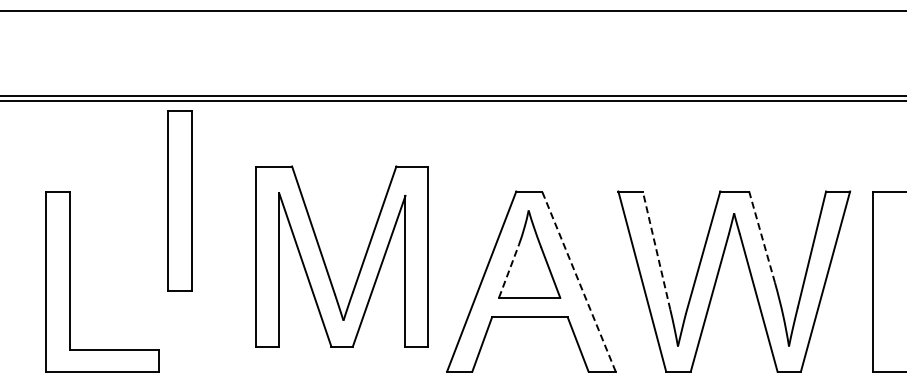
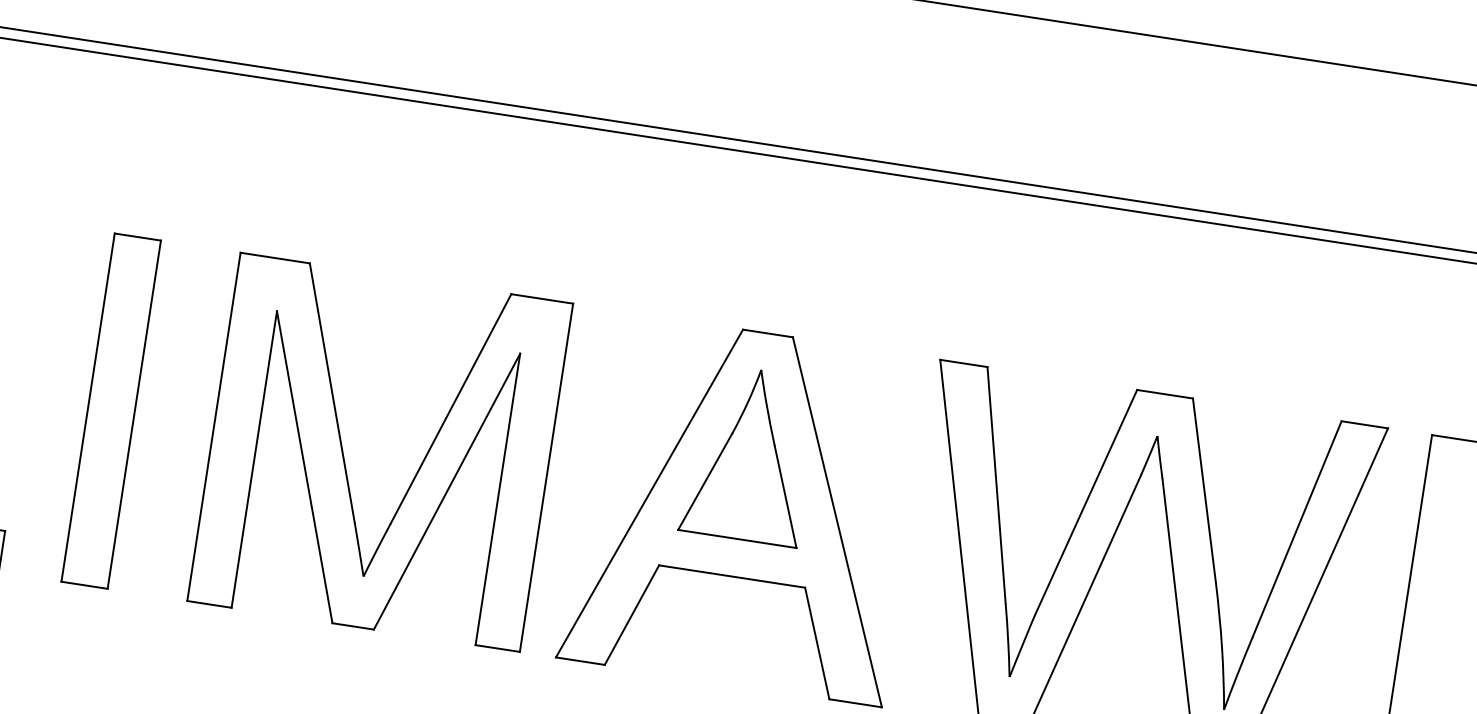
part: (179, 200) -> (110, 410), moved
line: (761, 236) -> (1203, 489), dashed -> solid
line: (656, 250) -> (996, 485), dashed -> solid
part: (325, 262) -> (345, 458), moved
line: (509, 270) -> (706, 480), dashed -> solid
line: (578, 281) -> (836, 521), dashed -> solid

